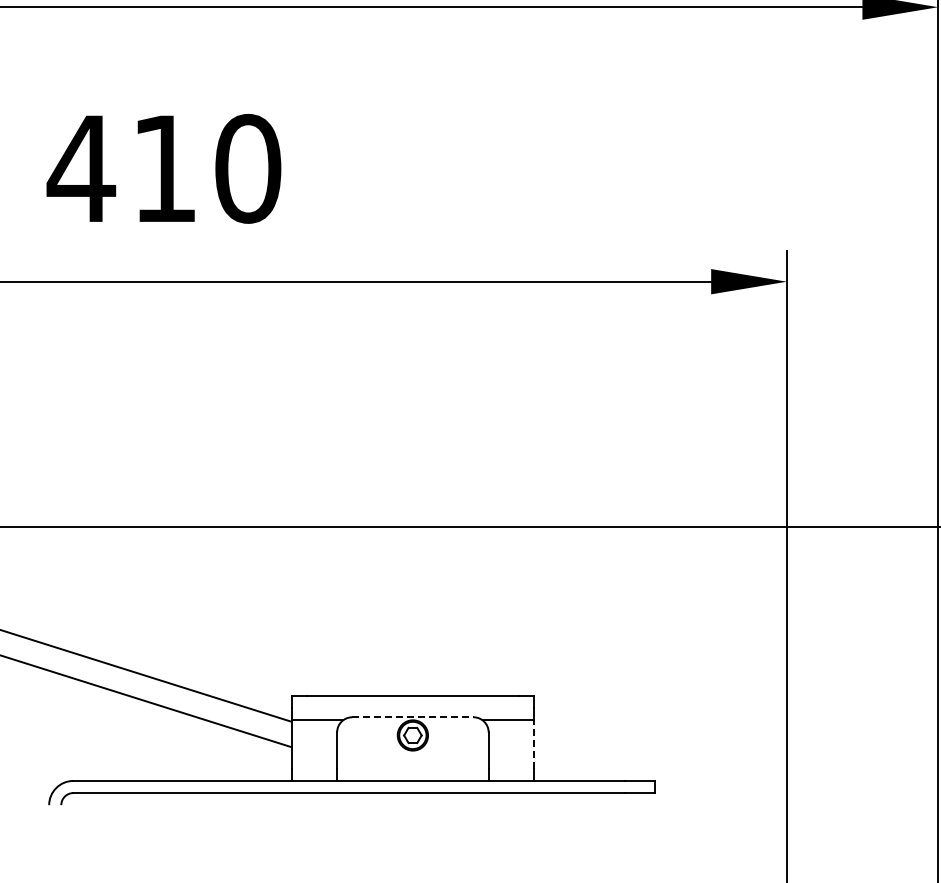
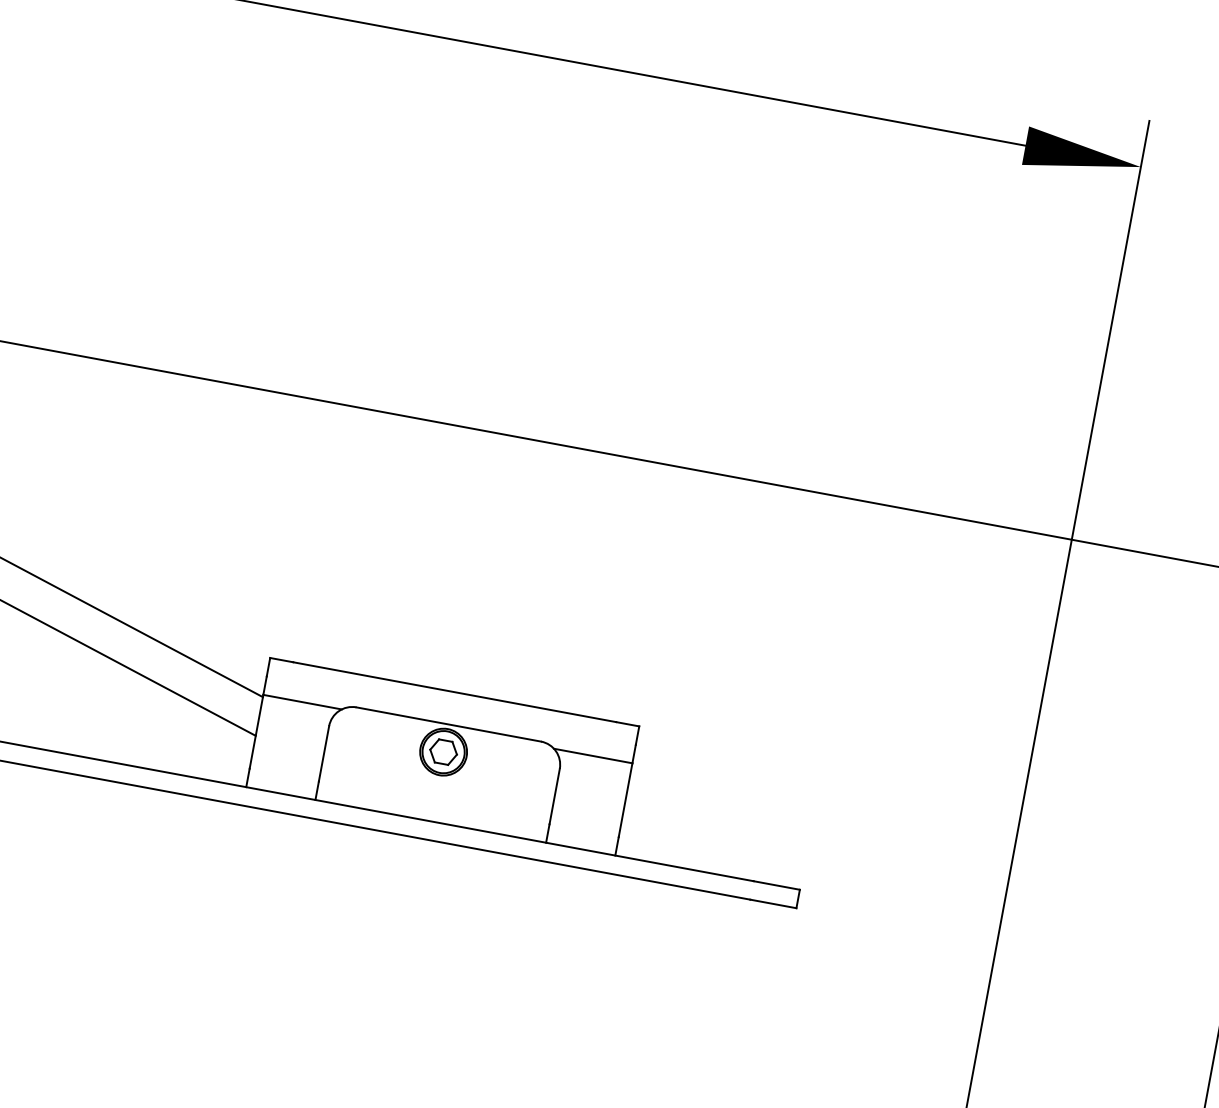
line: (412, 717) -> (448, 724), dashed -> solid
line: (534, 744) -> (626, 800), dashed -> solid

